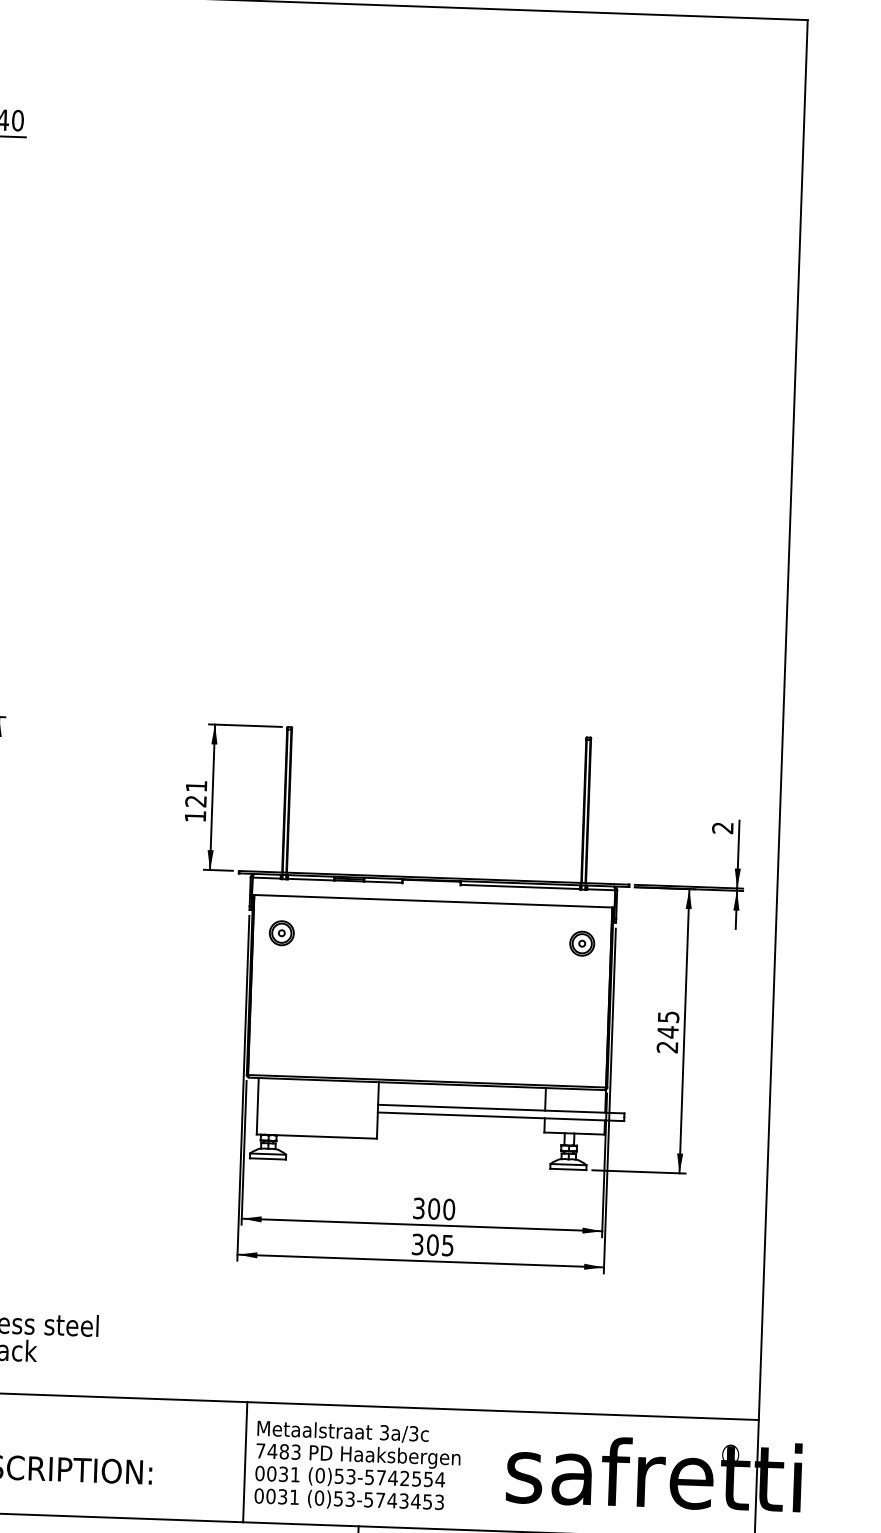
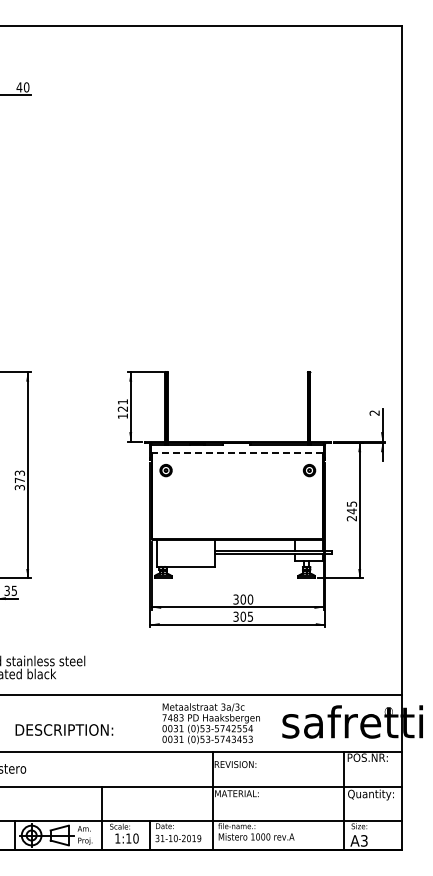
line: (432, 900) -> (237, 452), solid -> dashed
line: (245, 1462) -> (157, 723), removed

